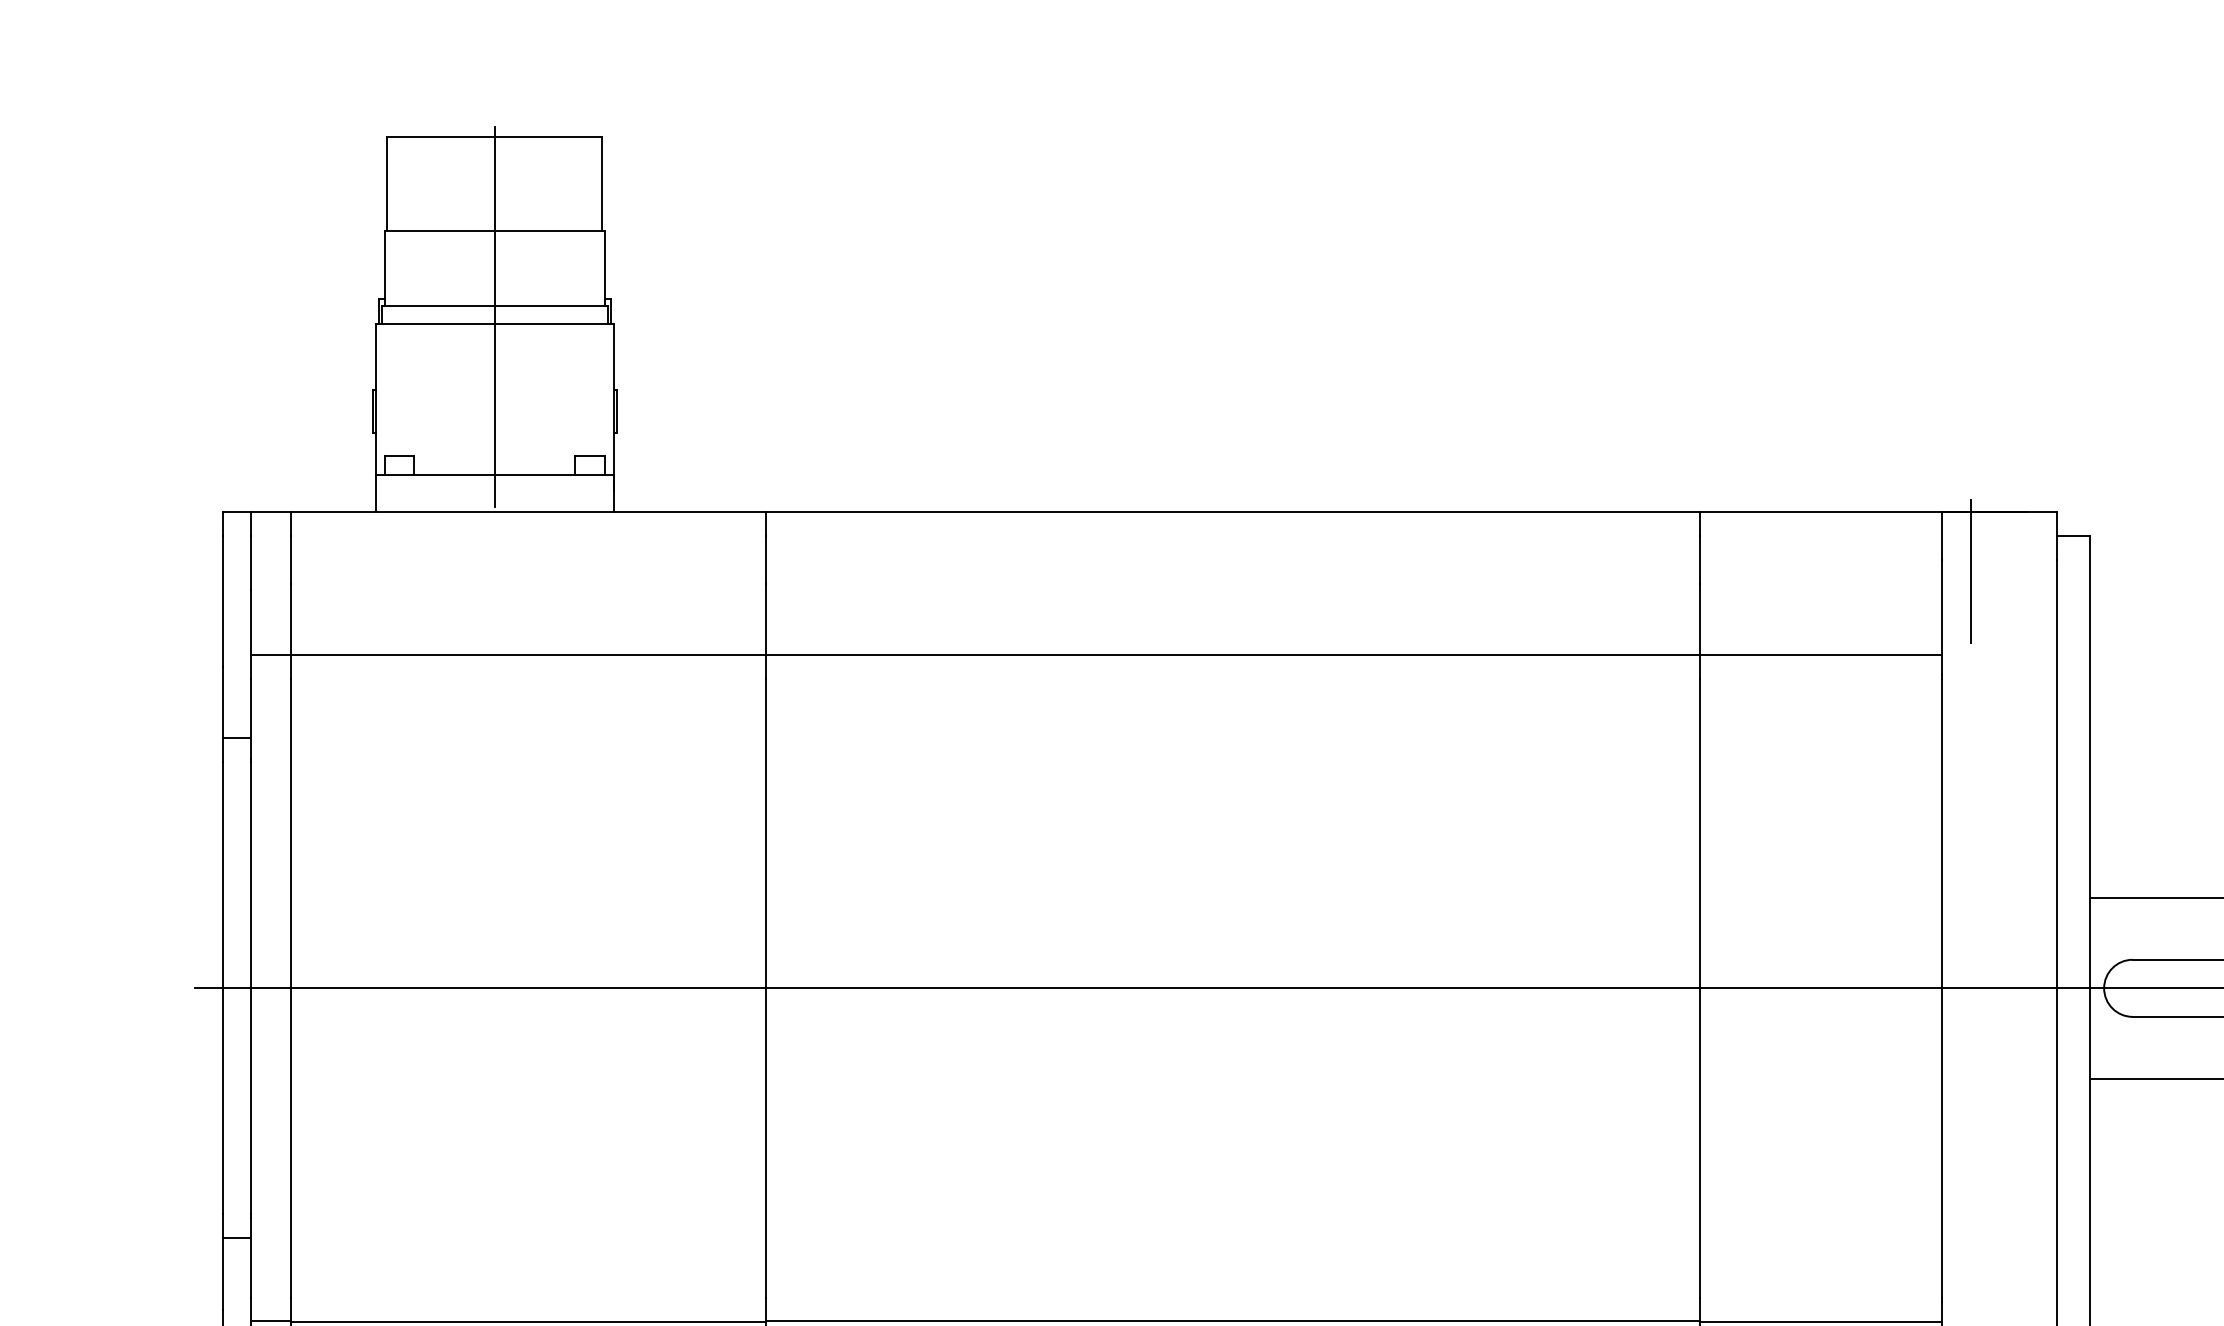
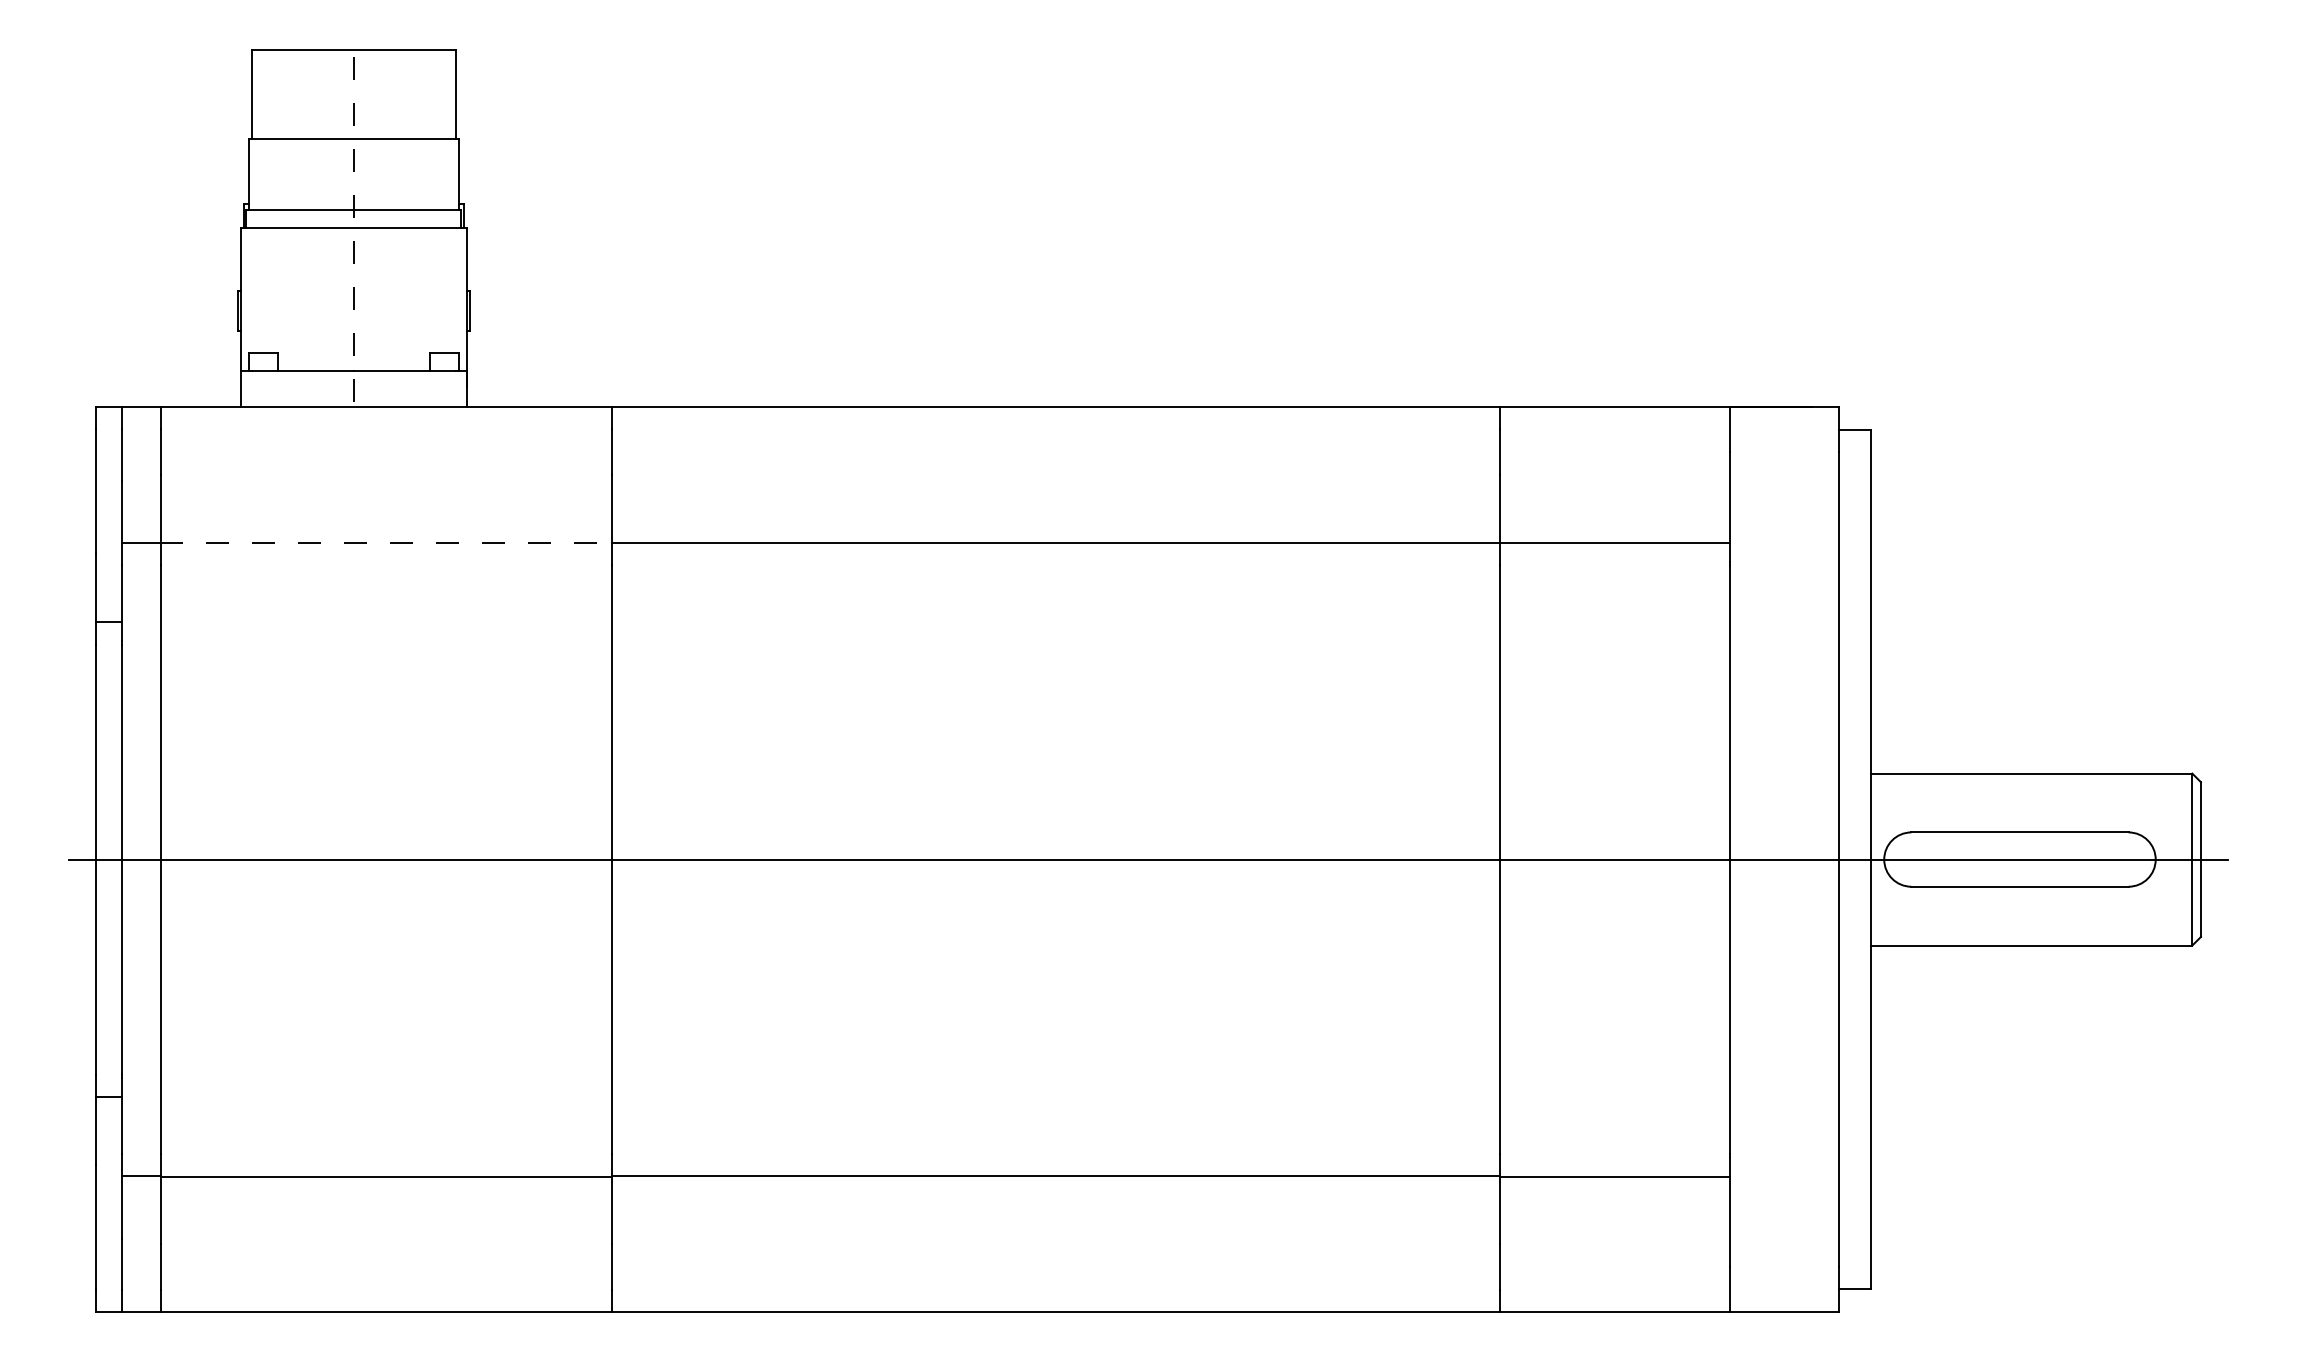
line: (494, 317) -> (353, 221), solid -> dashed
line: (1970, 571) -> (1757, 463), removed
line: (528, 654) -> (386, 542), solid -> dashed

